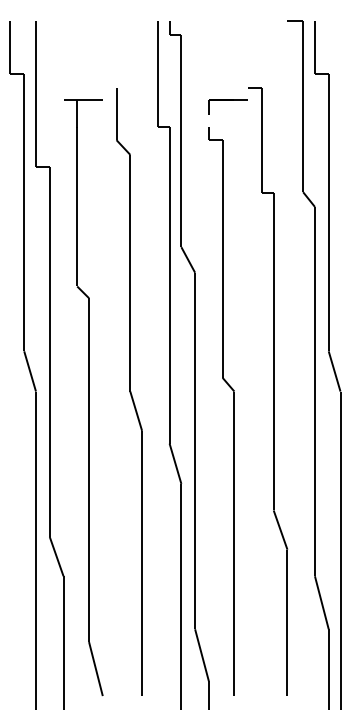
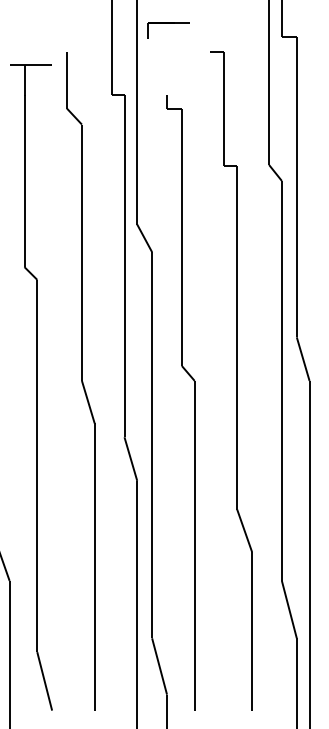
part: (227, 106) -> (167, 29), moved

